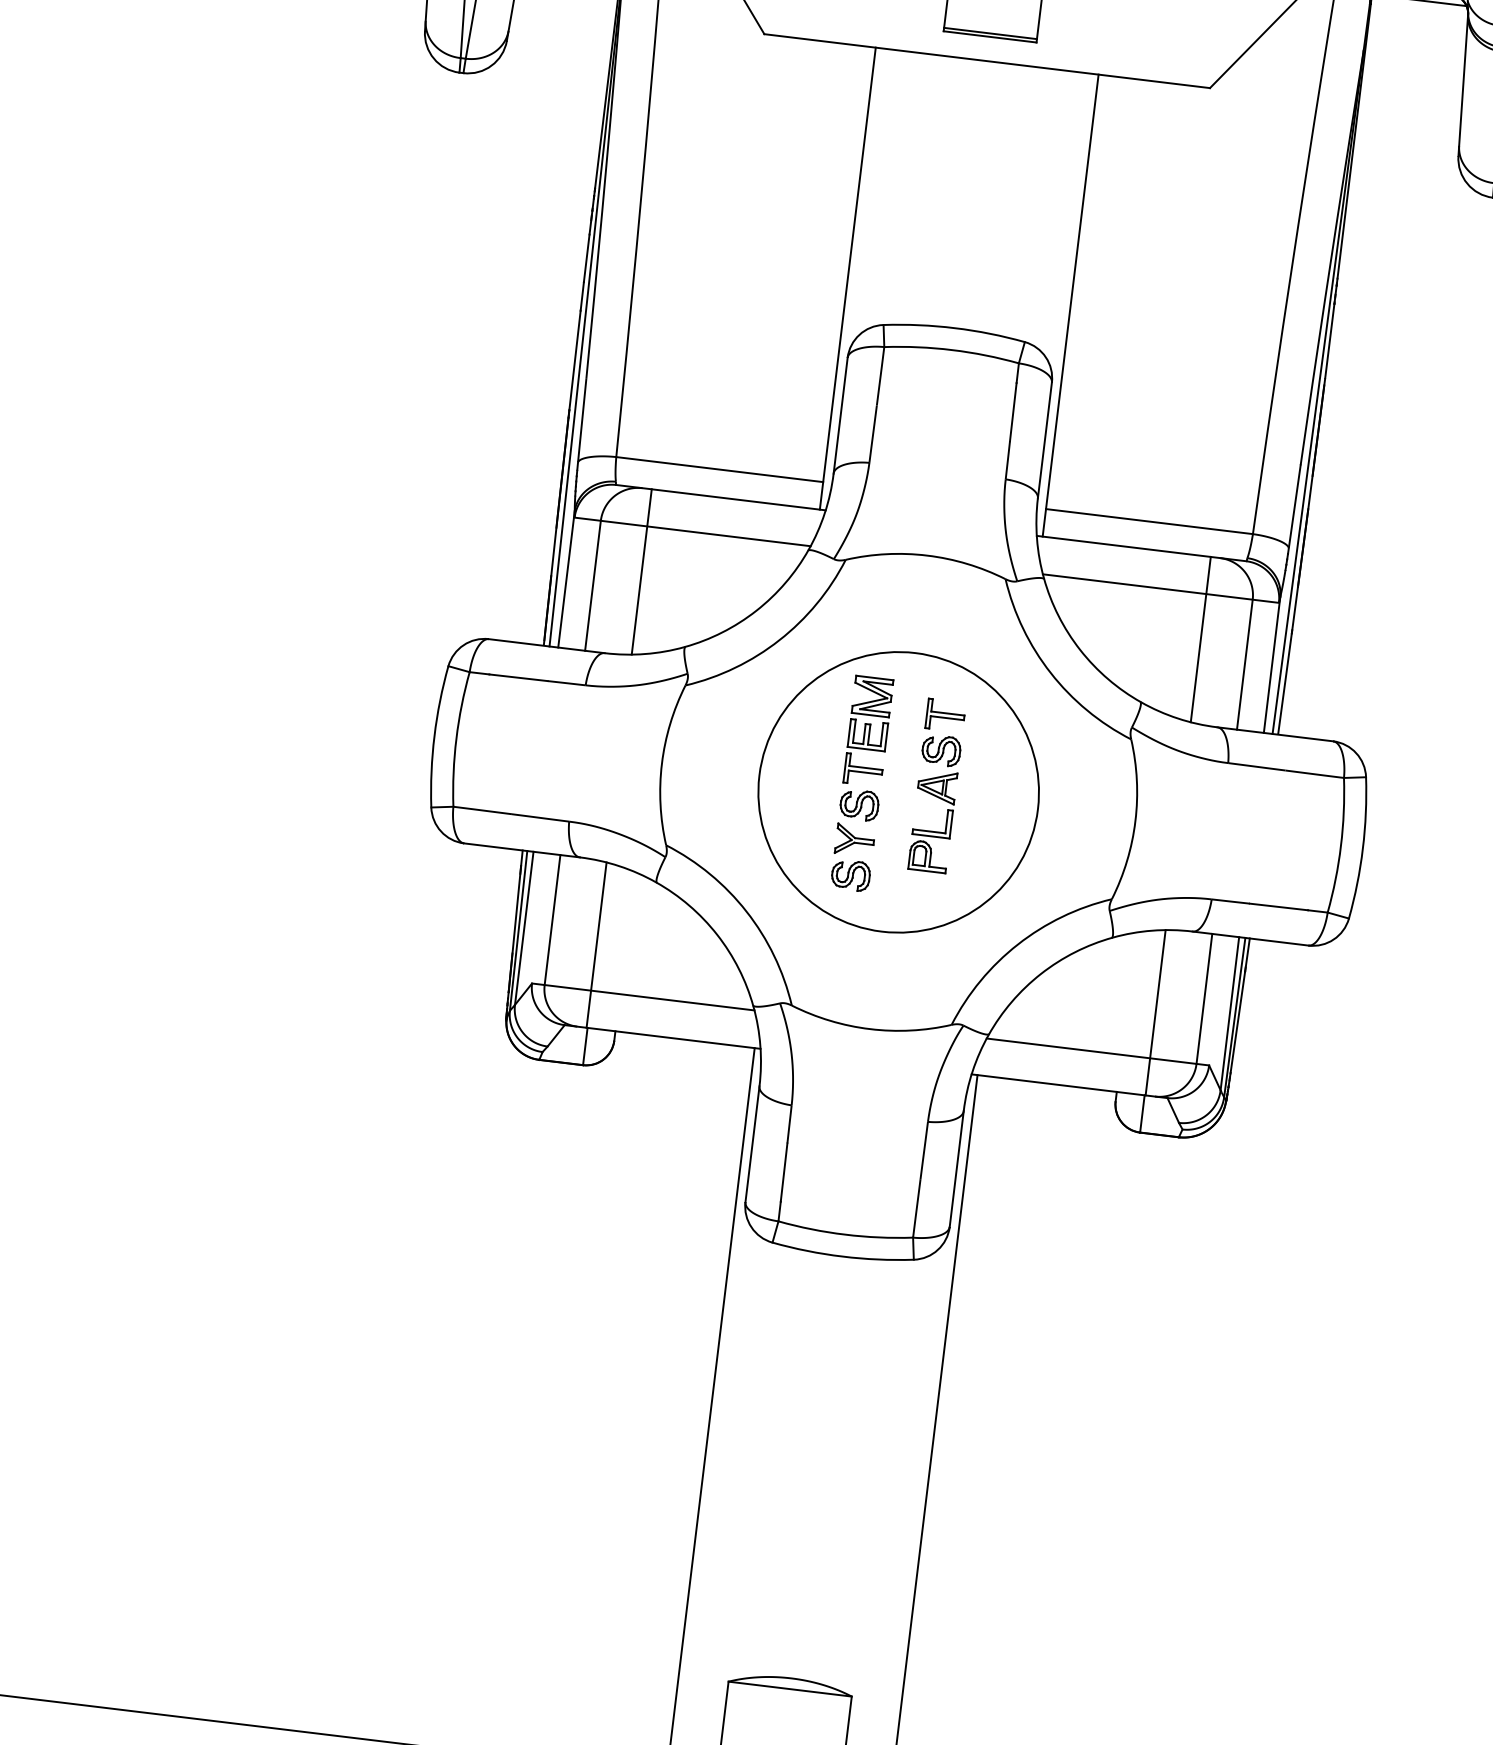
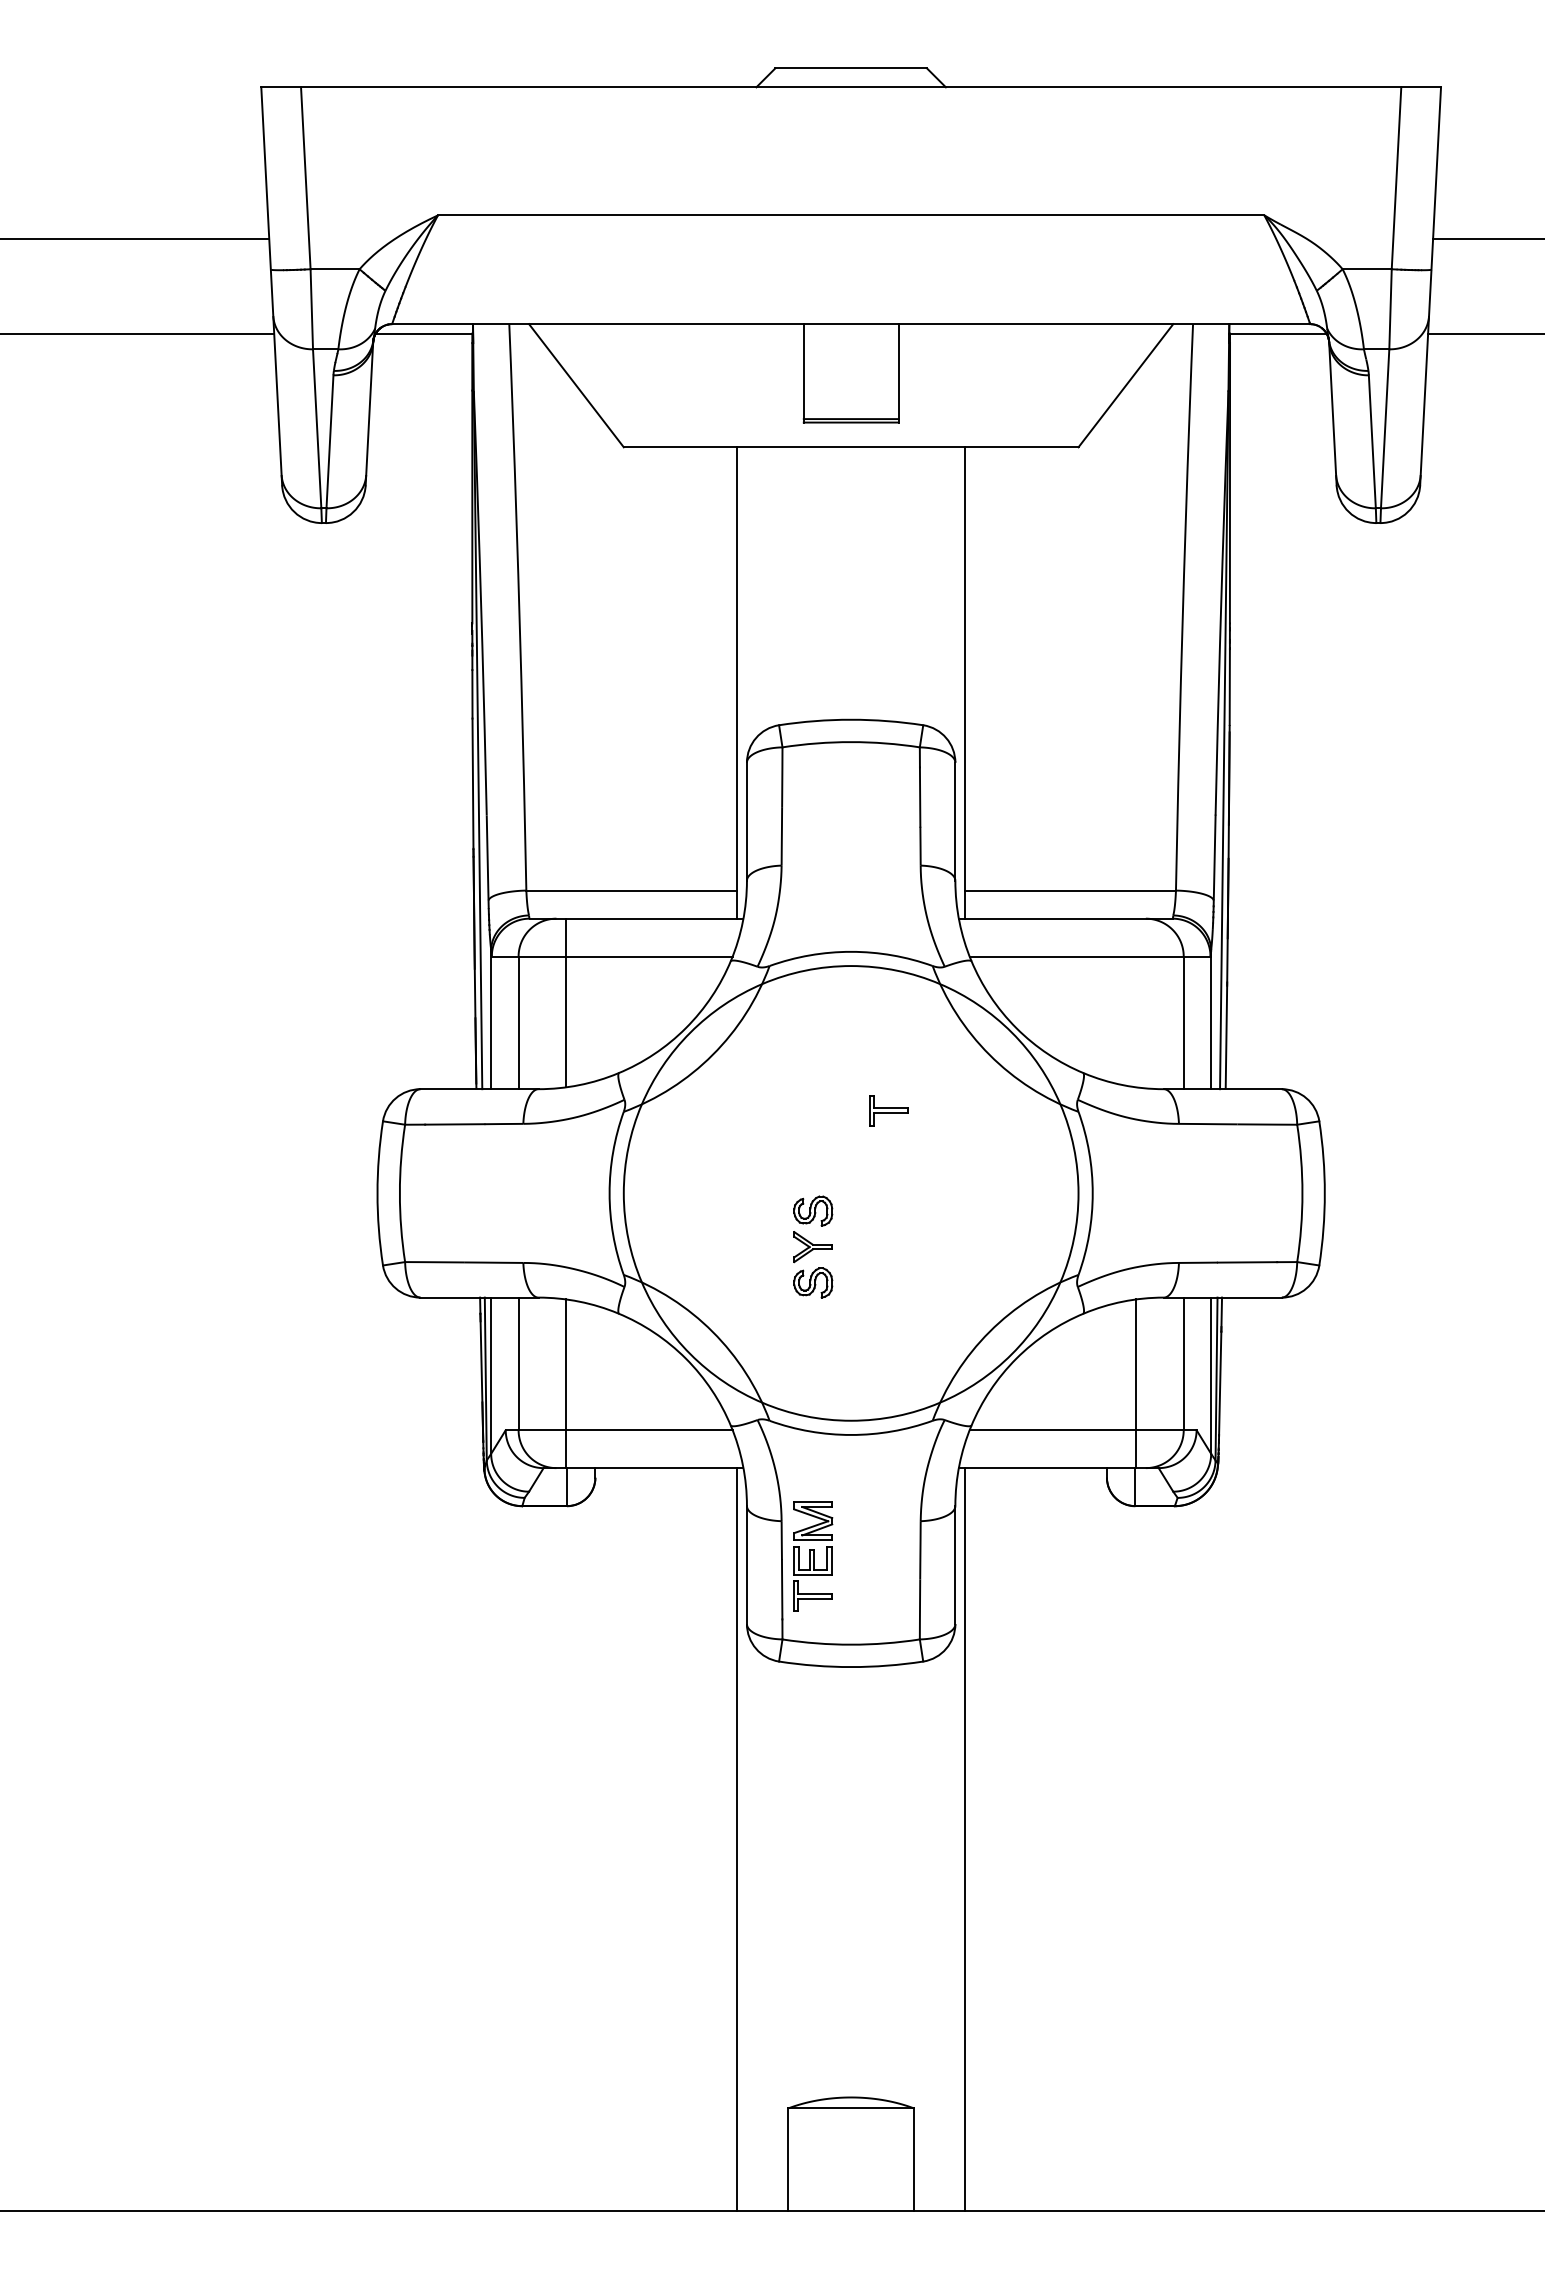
line: (1200, 639) -> (1136, 1002), removed
part: (868, 731) -> (813, 1556), moved
circle: (899, 792) -> (851, 1193), size x1.6
part: (934, 802) -> (888, 1199), removed

